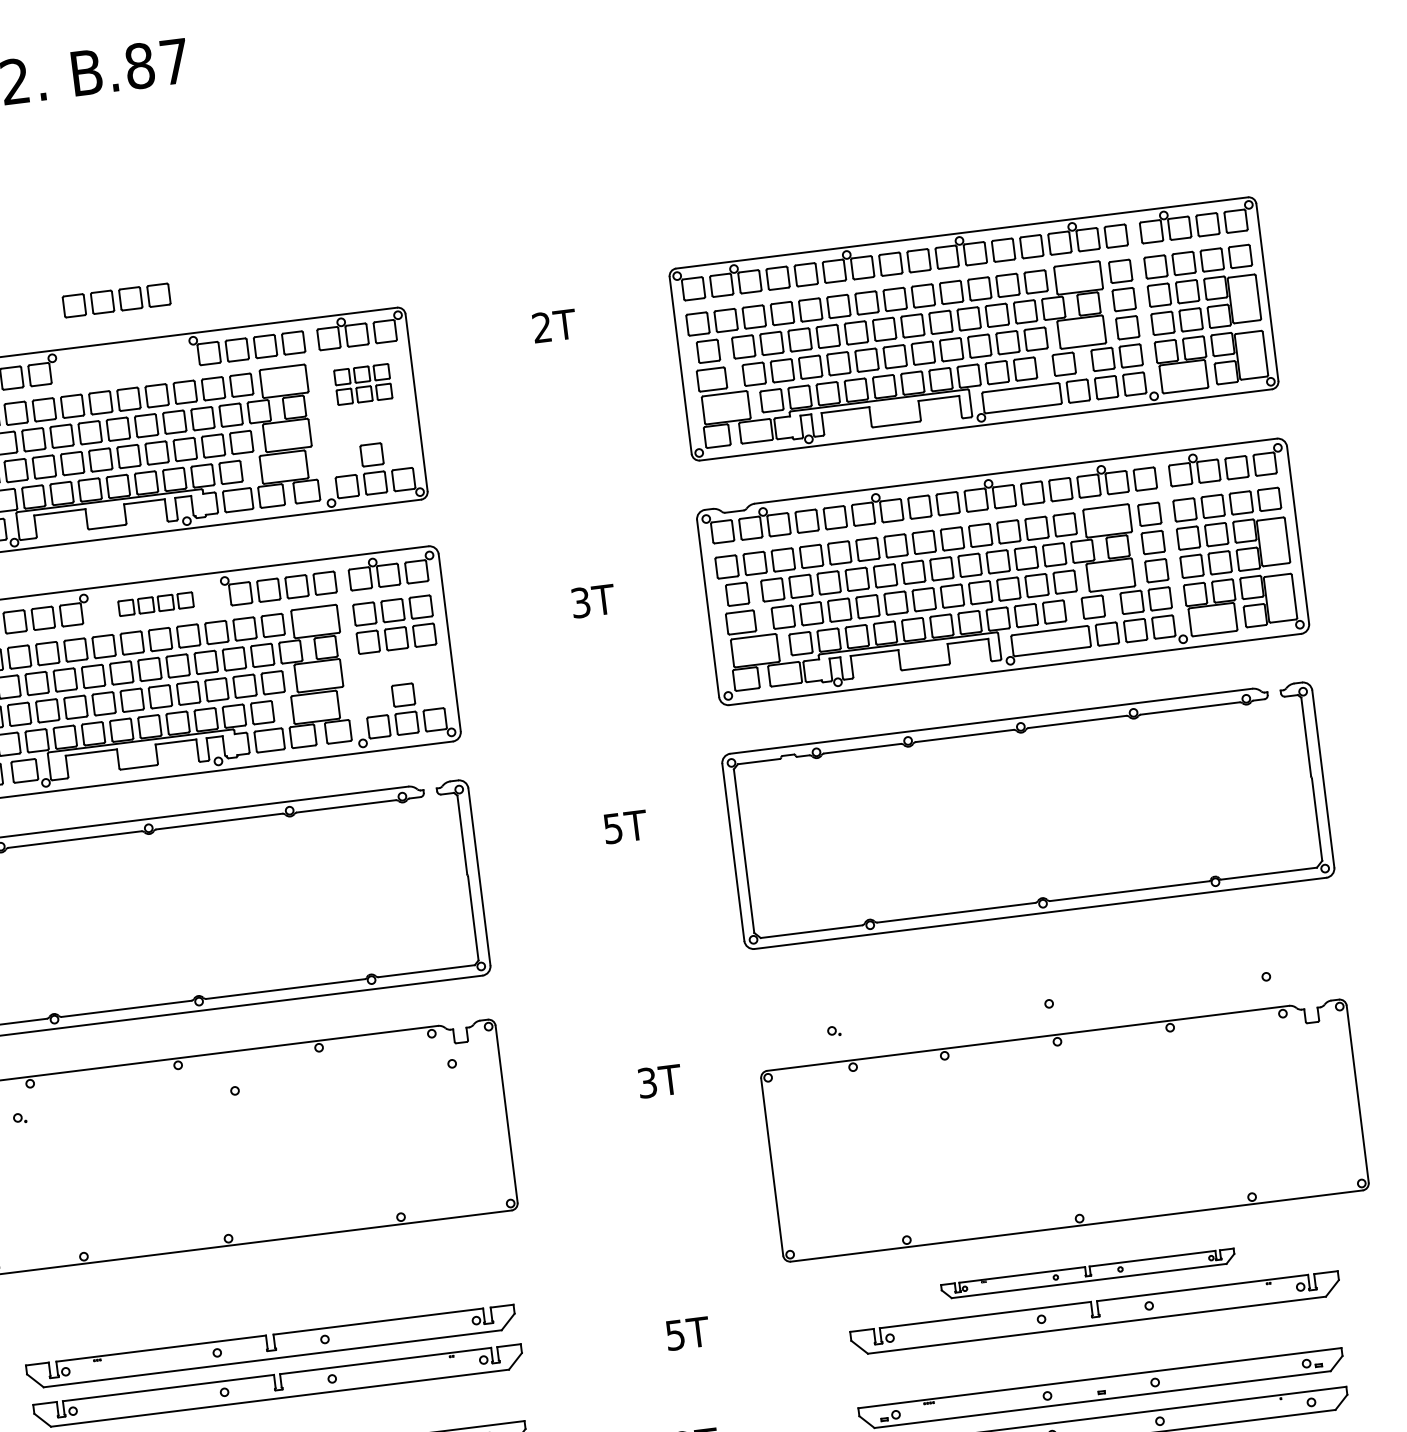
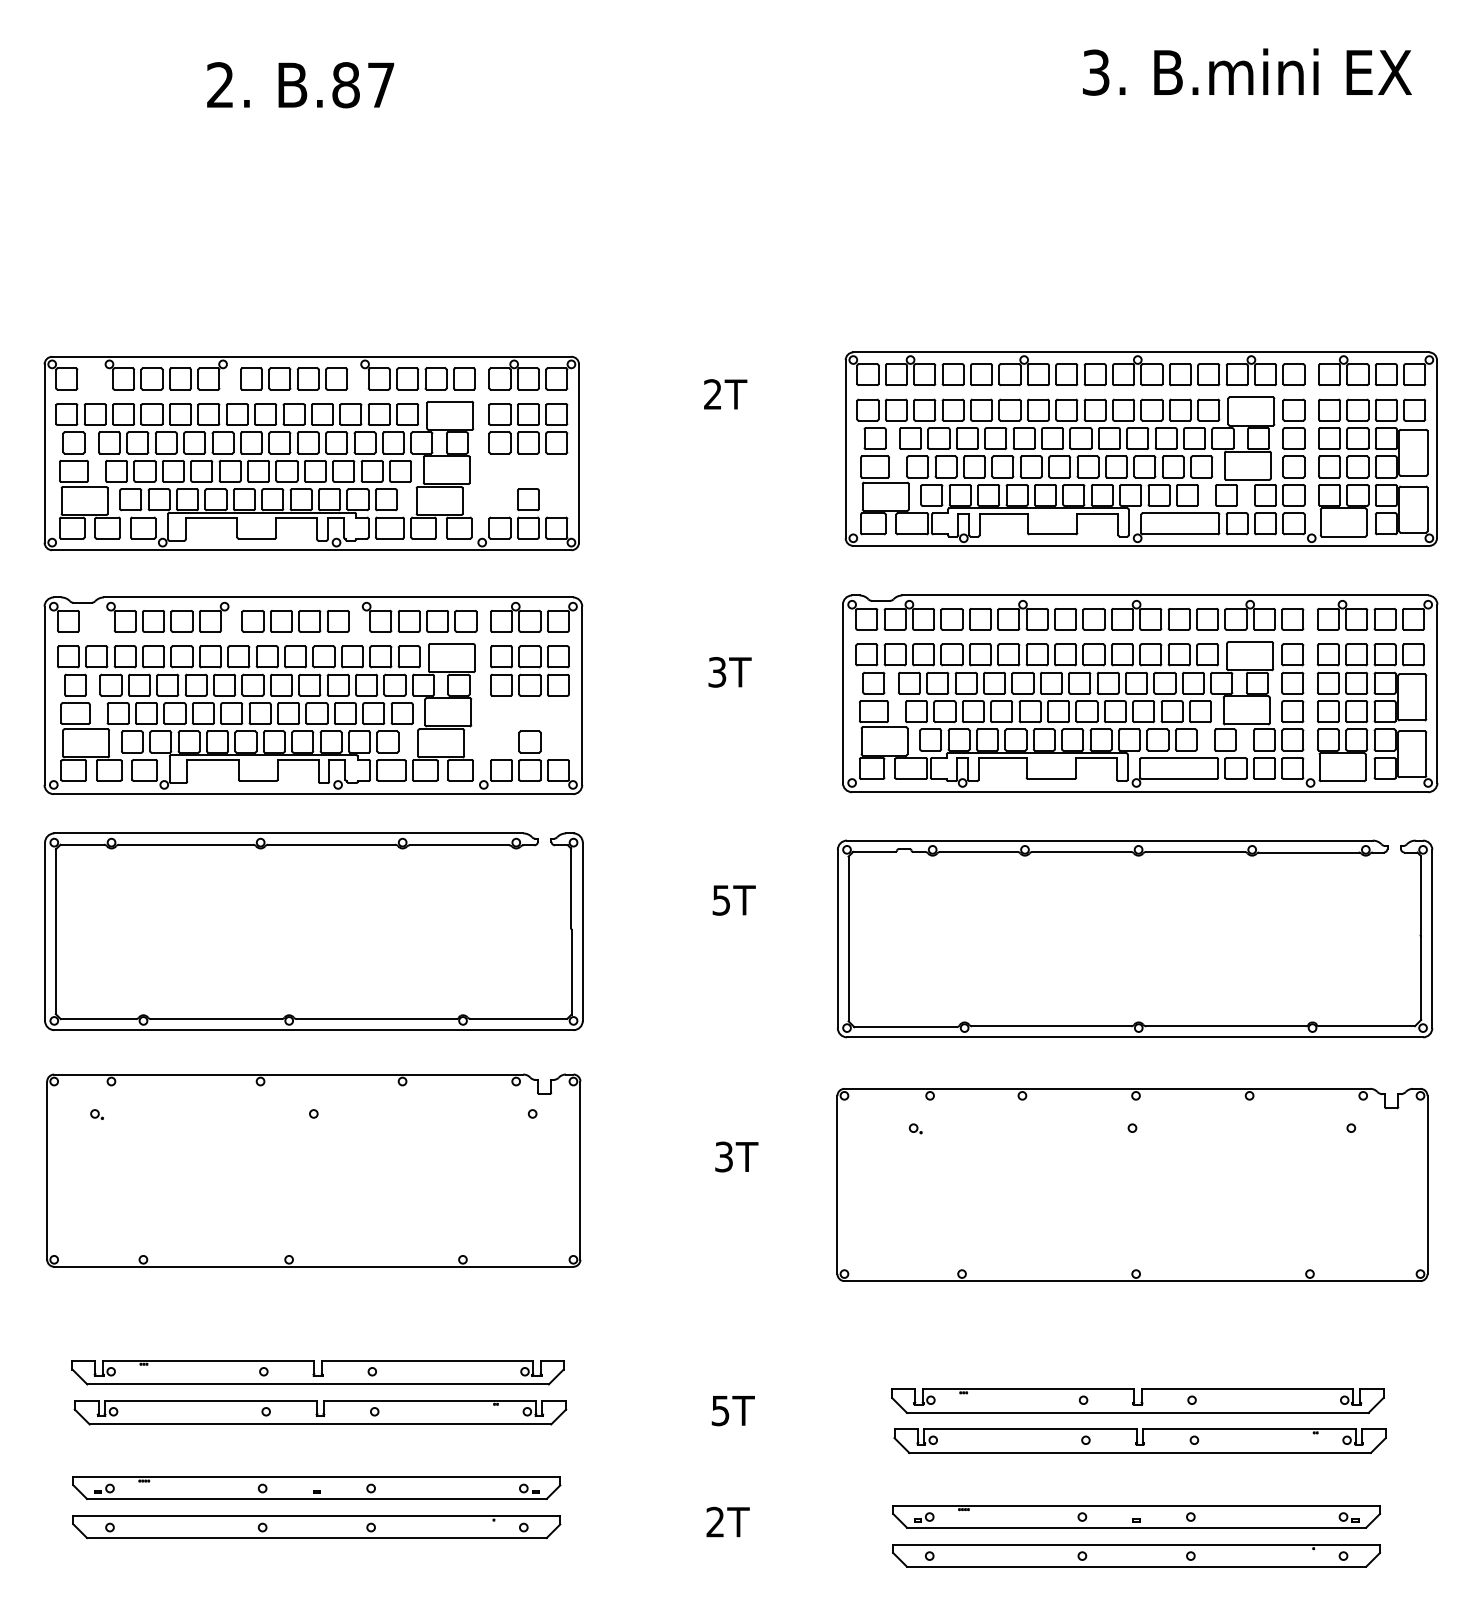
part: (117, 299) -> (294, 378), moved
part: (363, 384) -> (528, 428), size x1.43
part: (155, 603) -> (295, 620), size x1.43
part: (1064, 1130) -> (1132, 1184), moved
part: (1087, 1273) -> (1137, 1400), size x1.67

